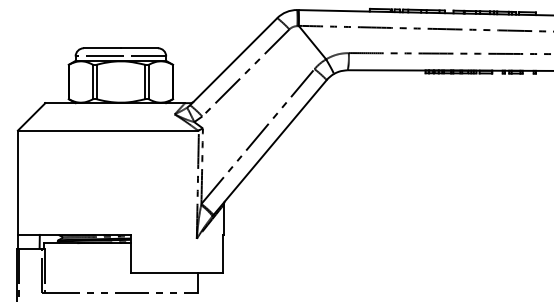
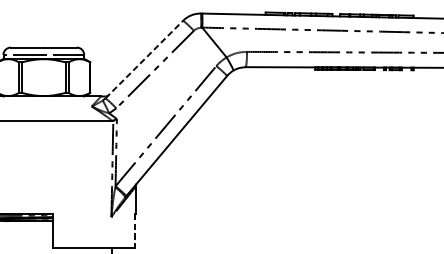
line: (233, 61) -> (144, 59), solid -> dashed
line: (223, 254) -> (135, 231), solid -> dashed

